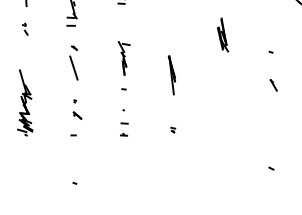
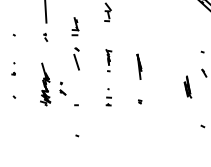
part: (222, 34) -> (187, 86), moved
part: (123, 65) -> (108, 60), size x0.7
part: (76, 109) -> (62, 88), moved

